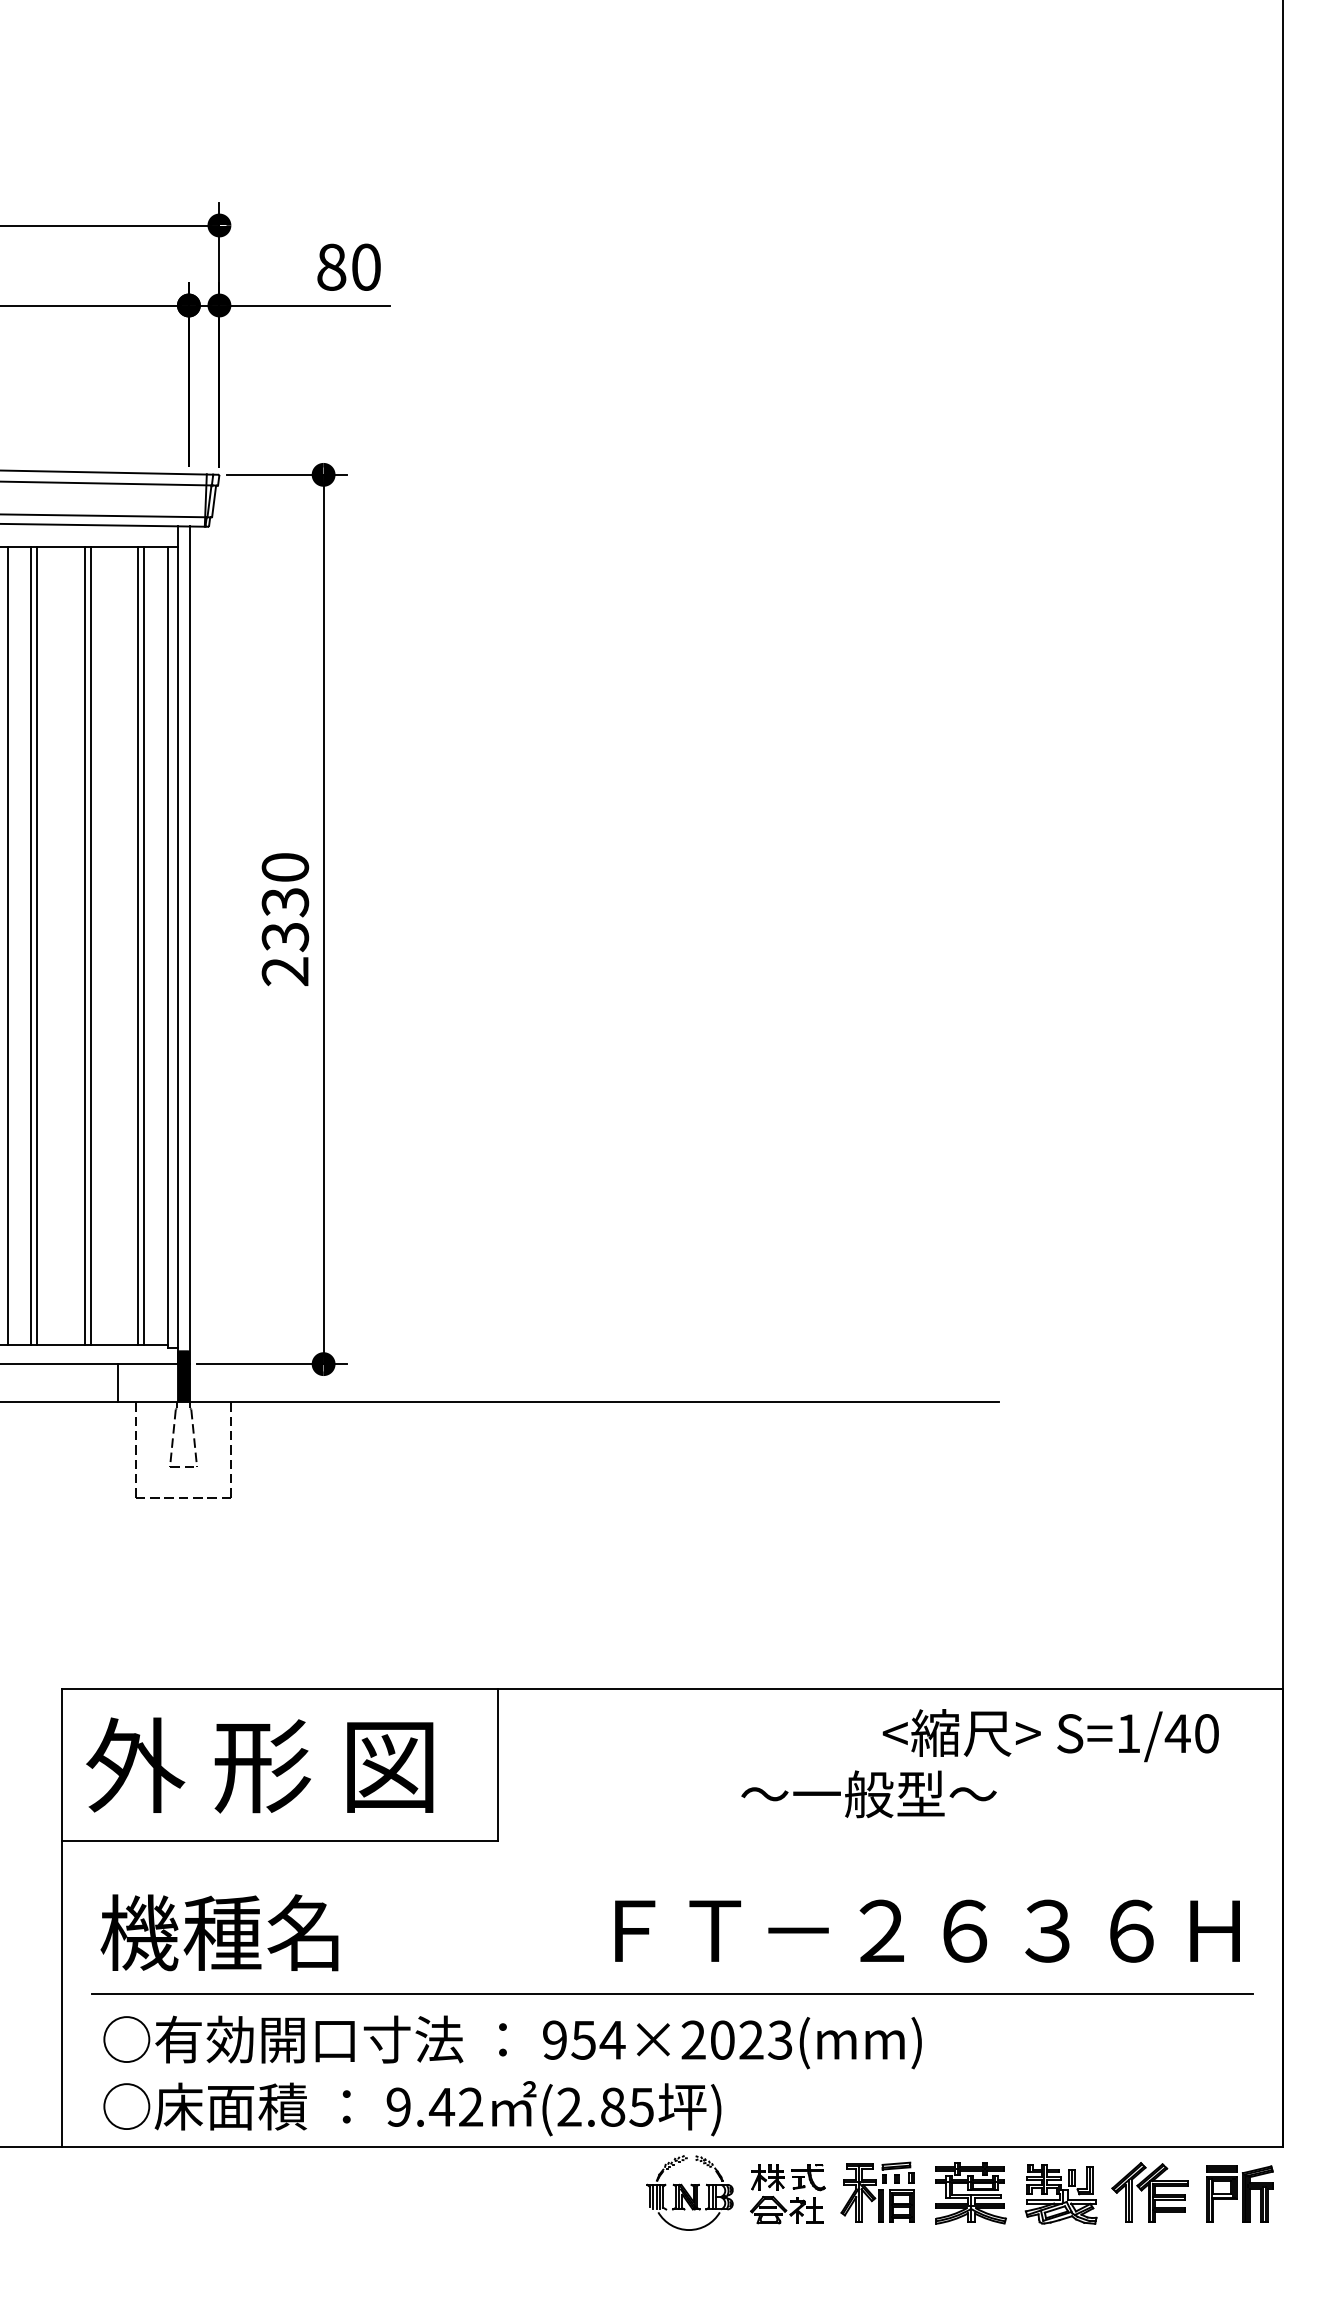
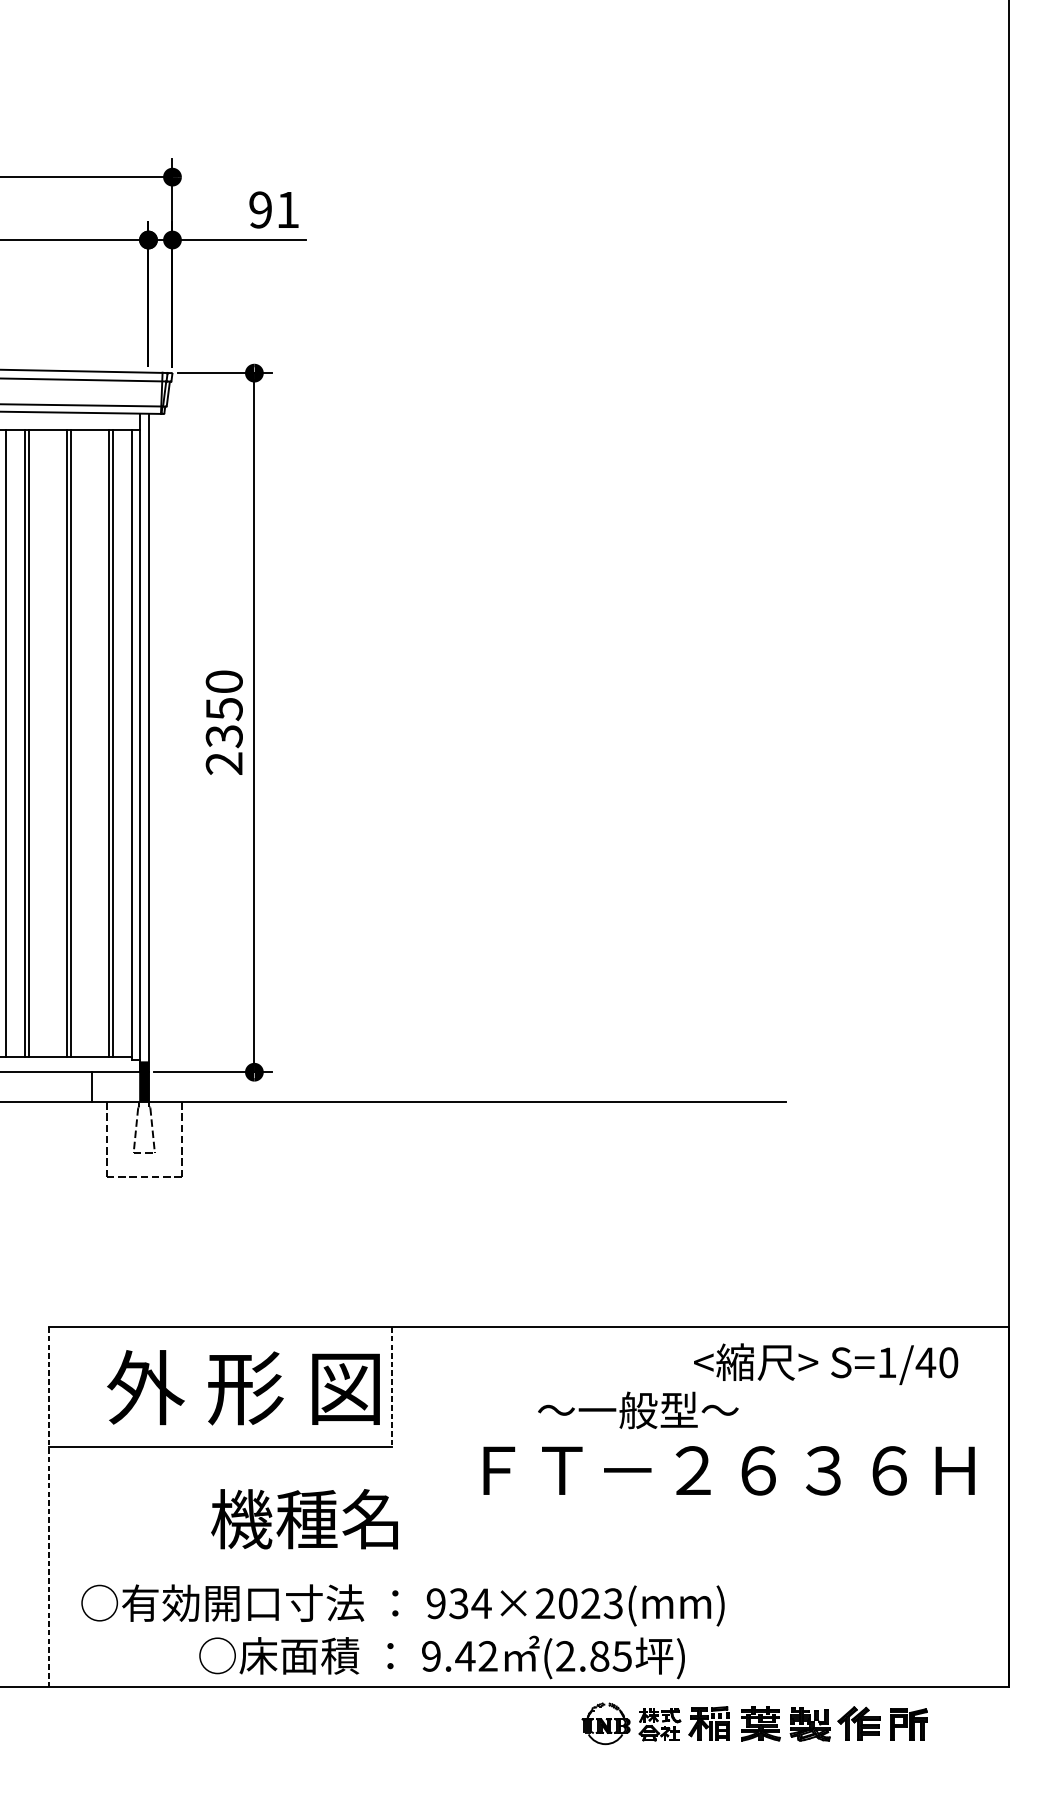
text: (348, 266) -> (273, 209), 80 -> 91
text: (284, 902) -> (223, 709), 2330 -> 2350
text: (259, 1765) -> (243, 1387), moved
line: (498, 1765) -> (391, 1387), solid -> dashed
text: (868, 1794) -> (637, 1410), moved
line: (61, 1918) -> (48, 1508), solid -> dashed
text: (927, 1930) -> (729, 1470), moved
text: (219, 1932) -> (304, 1519), moved
line: (672, 1993) -> (528, 1566), removed
text: (583, 2039) -> (458, 1603), 954×2023(mm) -> 934×2023(mm)
text: (412, 2108) -> (442, 1657), moved
part: (959, 2192) -> (754, 1723), size x0.7

